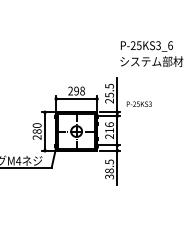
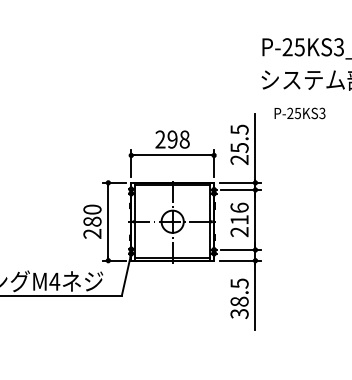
text: (138, 103) -> (298, 111), moved

